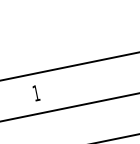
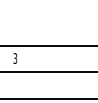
text: (36, 93) -> (15, 58), 1 -> 3

